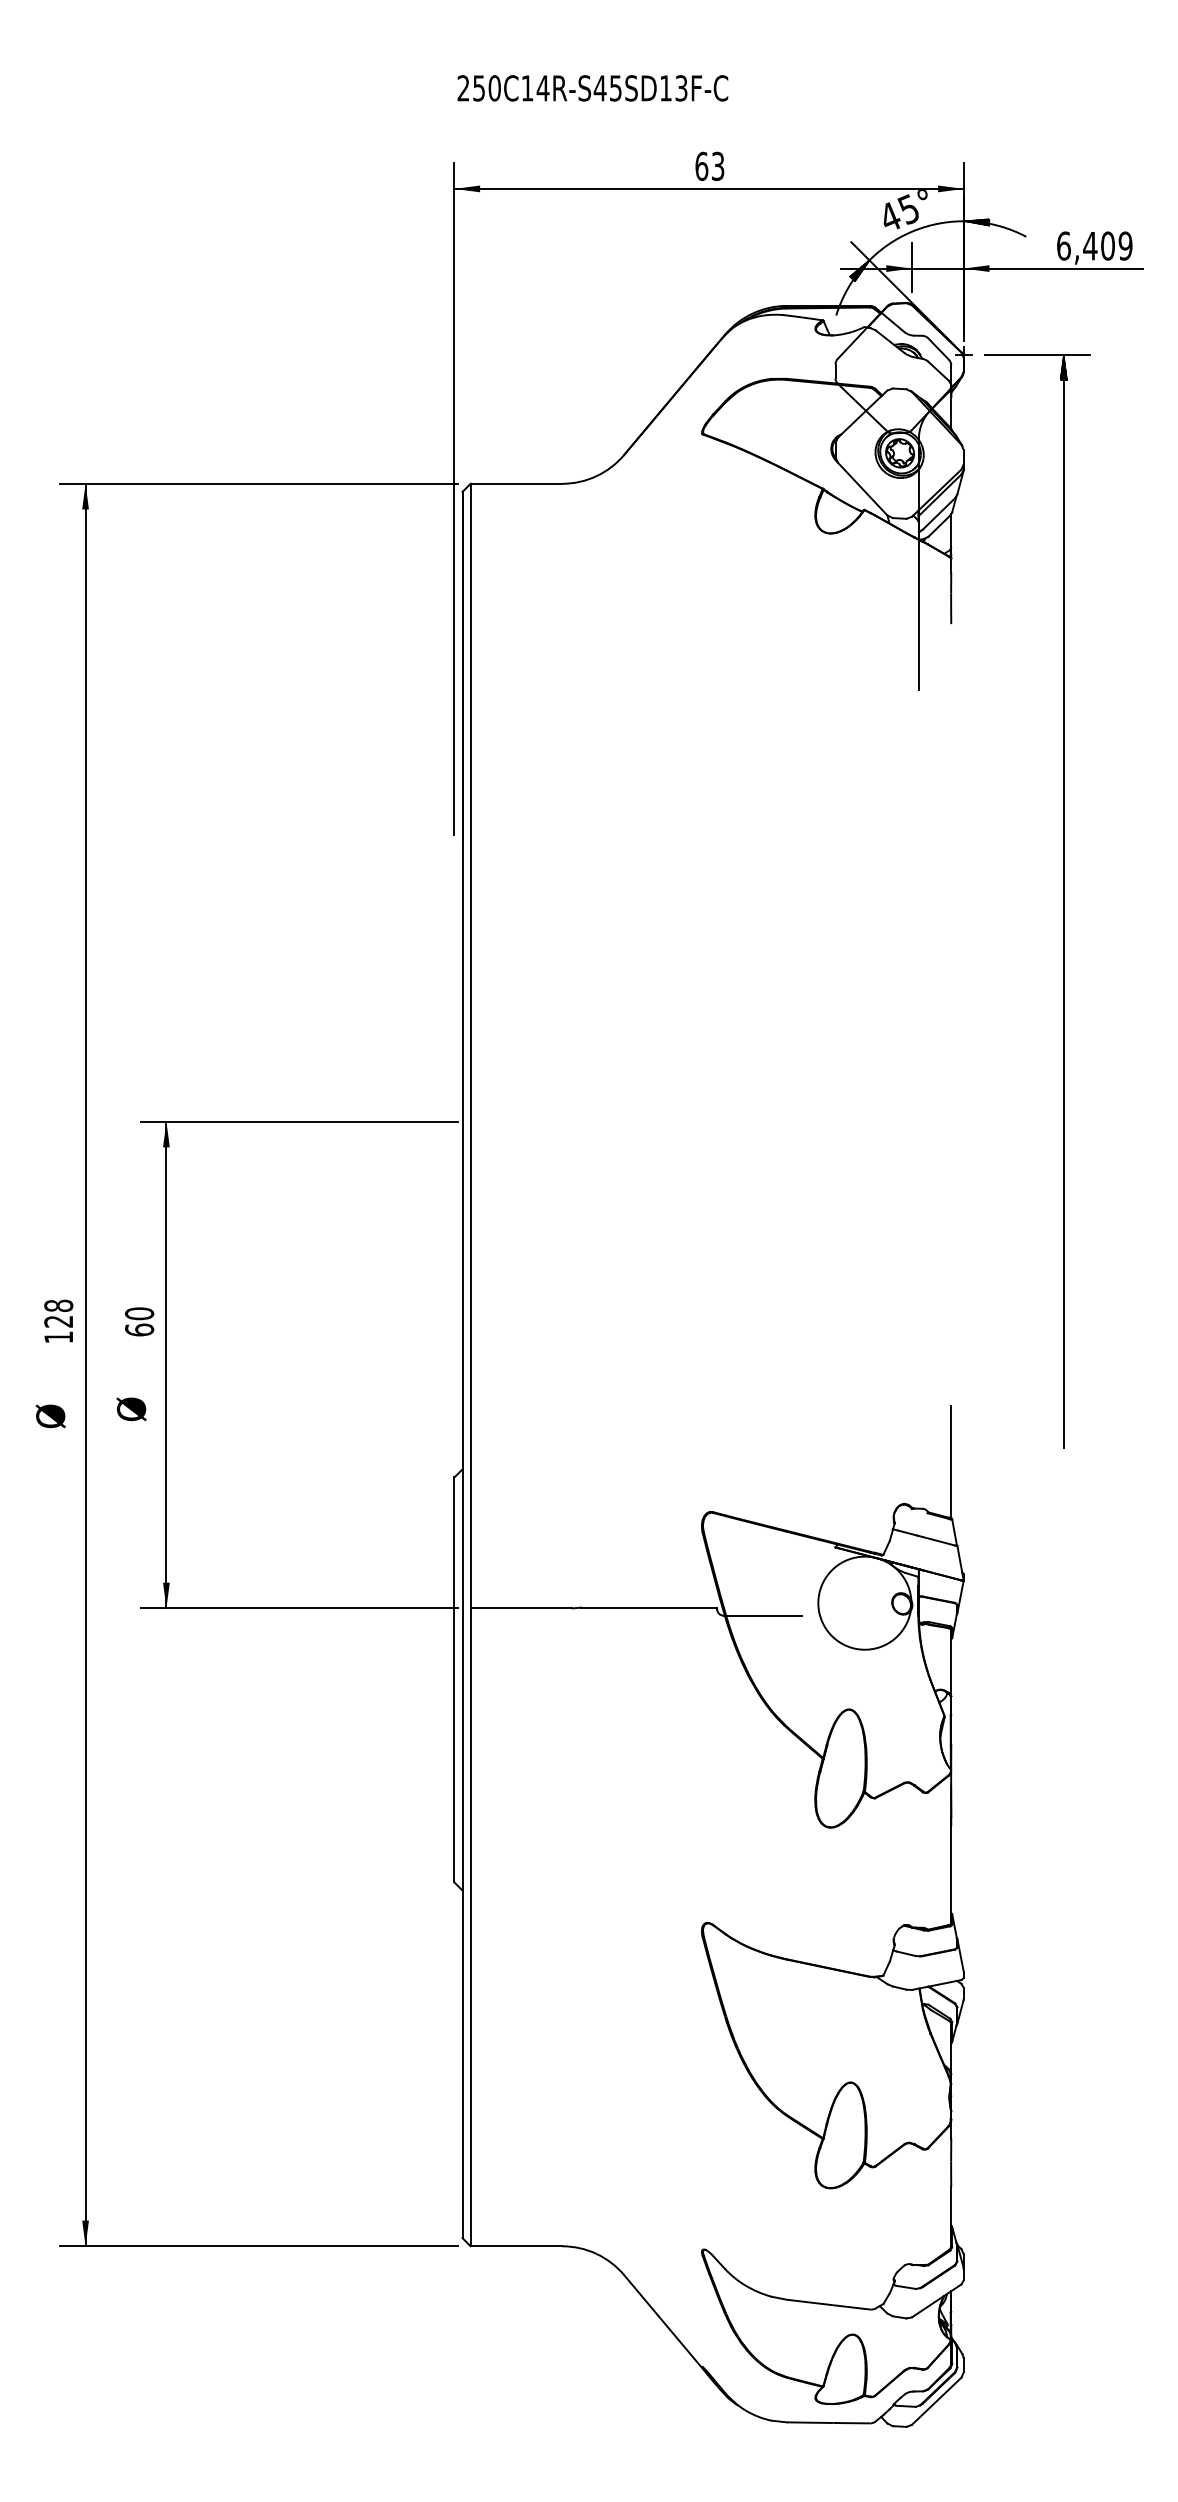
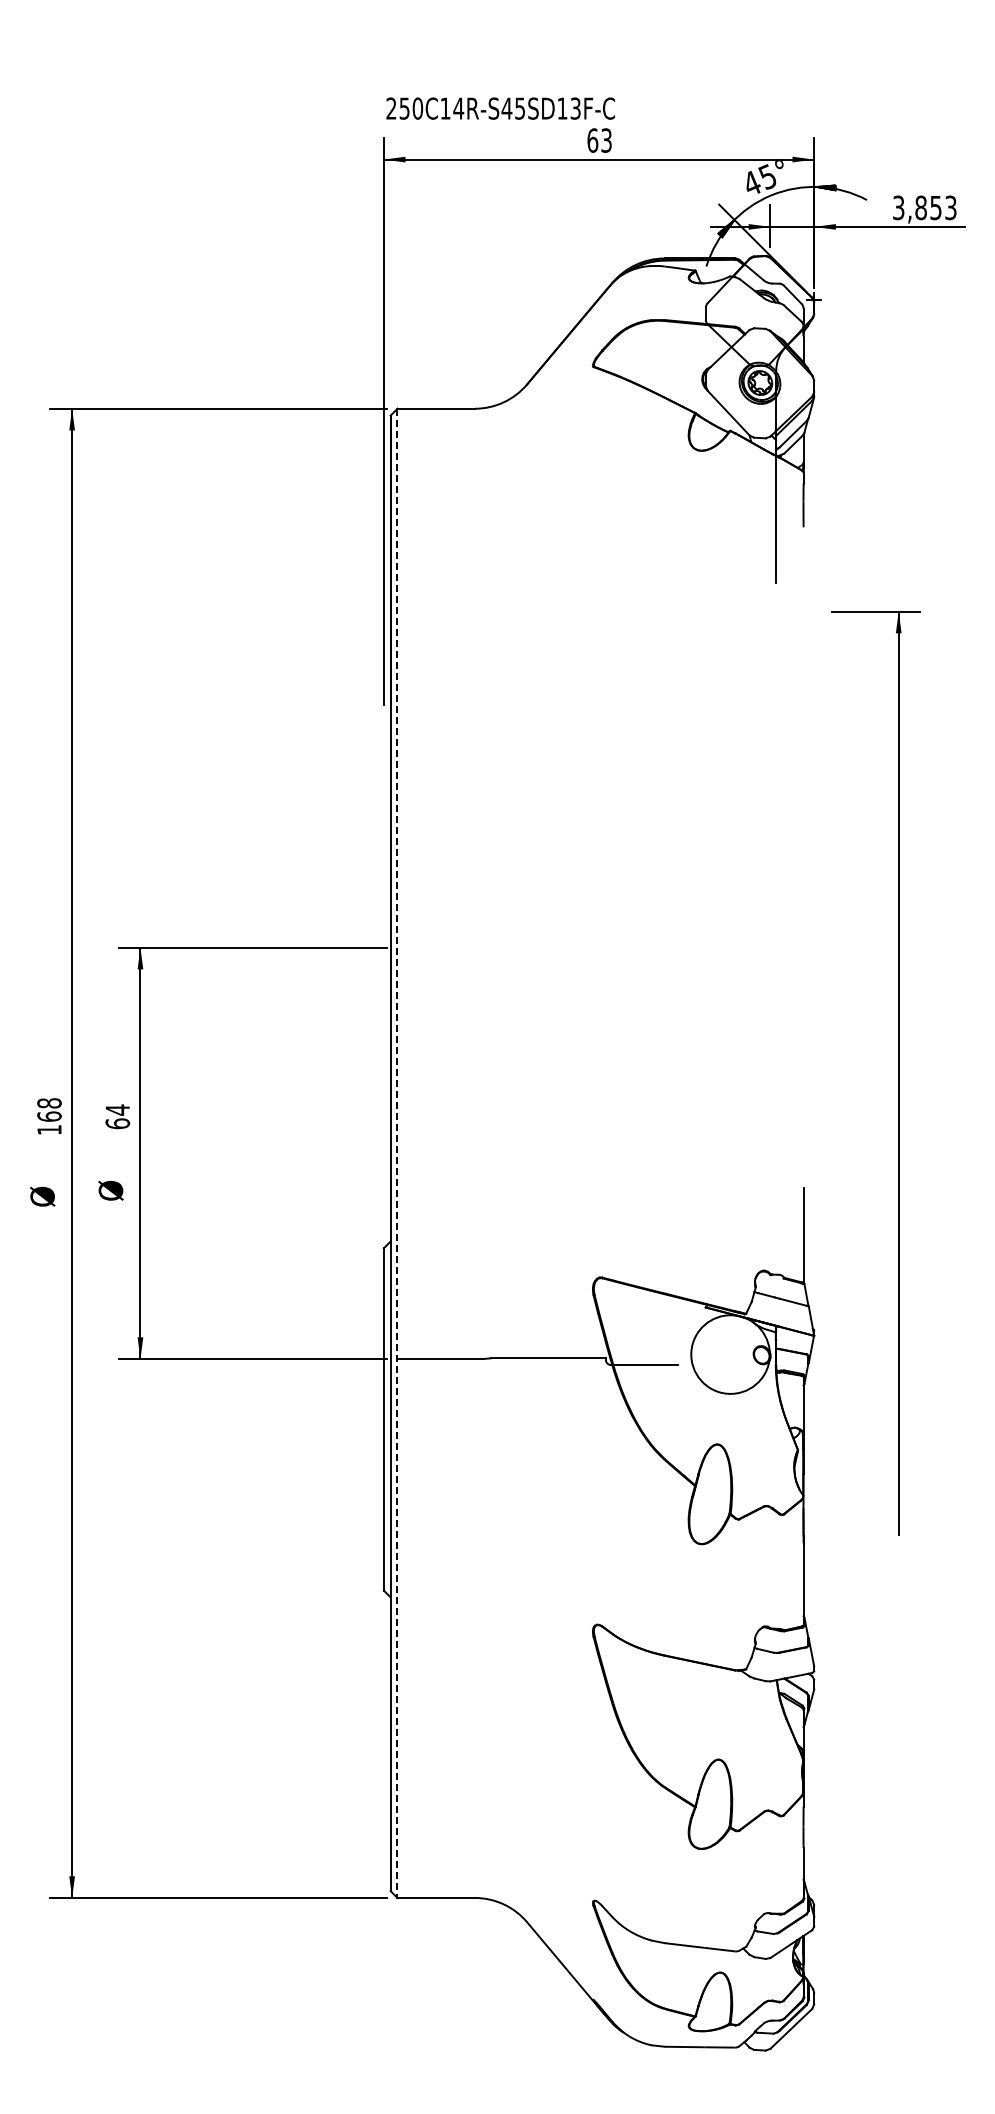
text: (592, 88) -> (500, 108), moved
text: (1094, 245) -> (924, 207), 6,409 -> 3,853
part: (1063, 901) -> (898, 1073), moved
text: (139, 1313) -> (117, 1109), 60 -> 64
text: (58, 1321) -> (49, 1116), 128 -> 168
line: (470, 1365) -> (397, 1153), solid -> dashed

